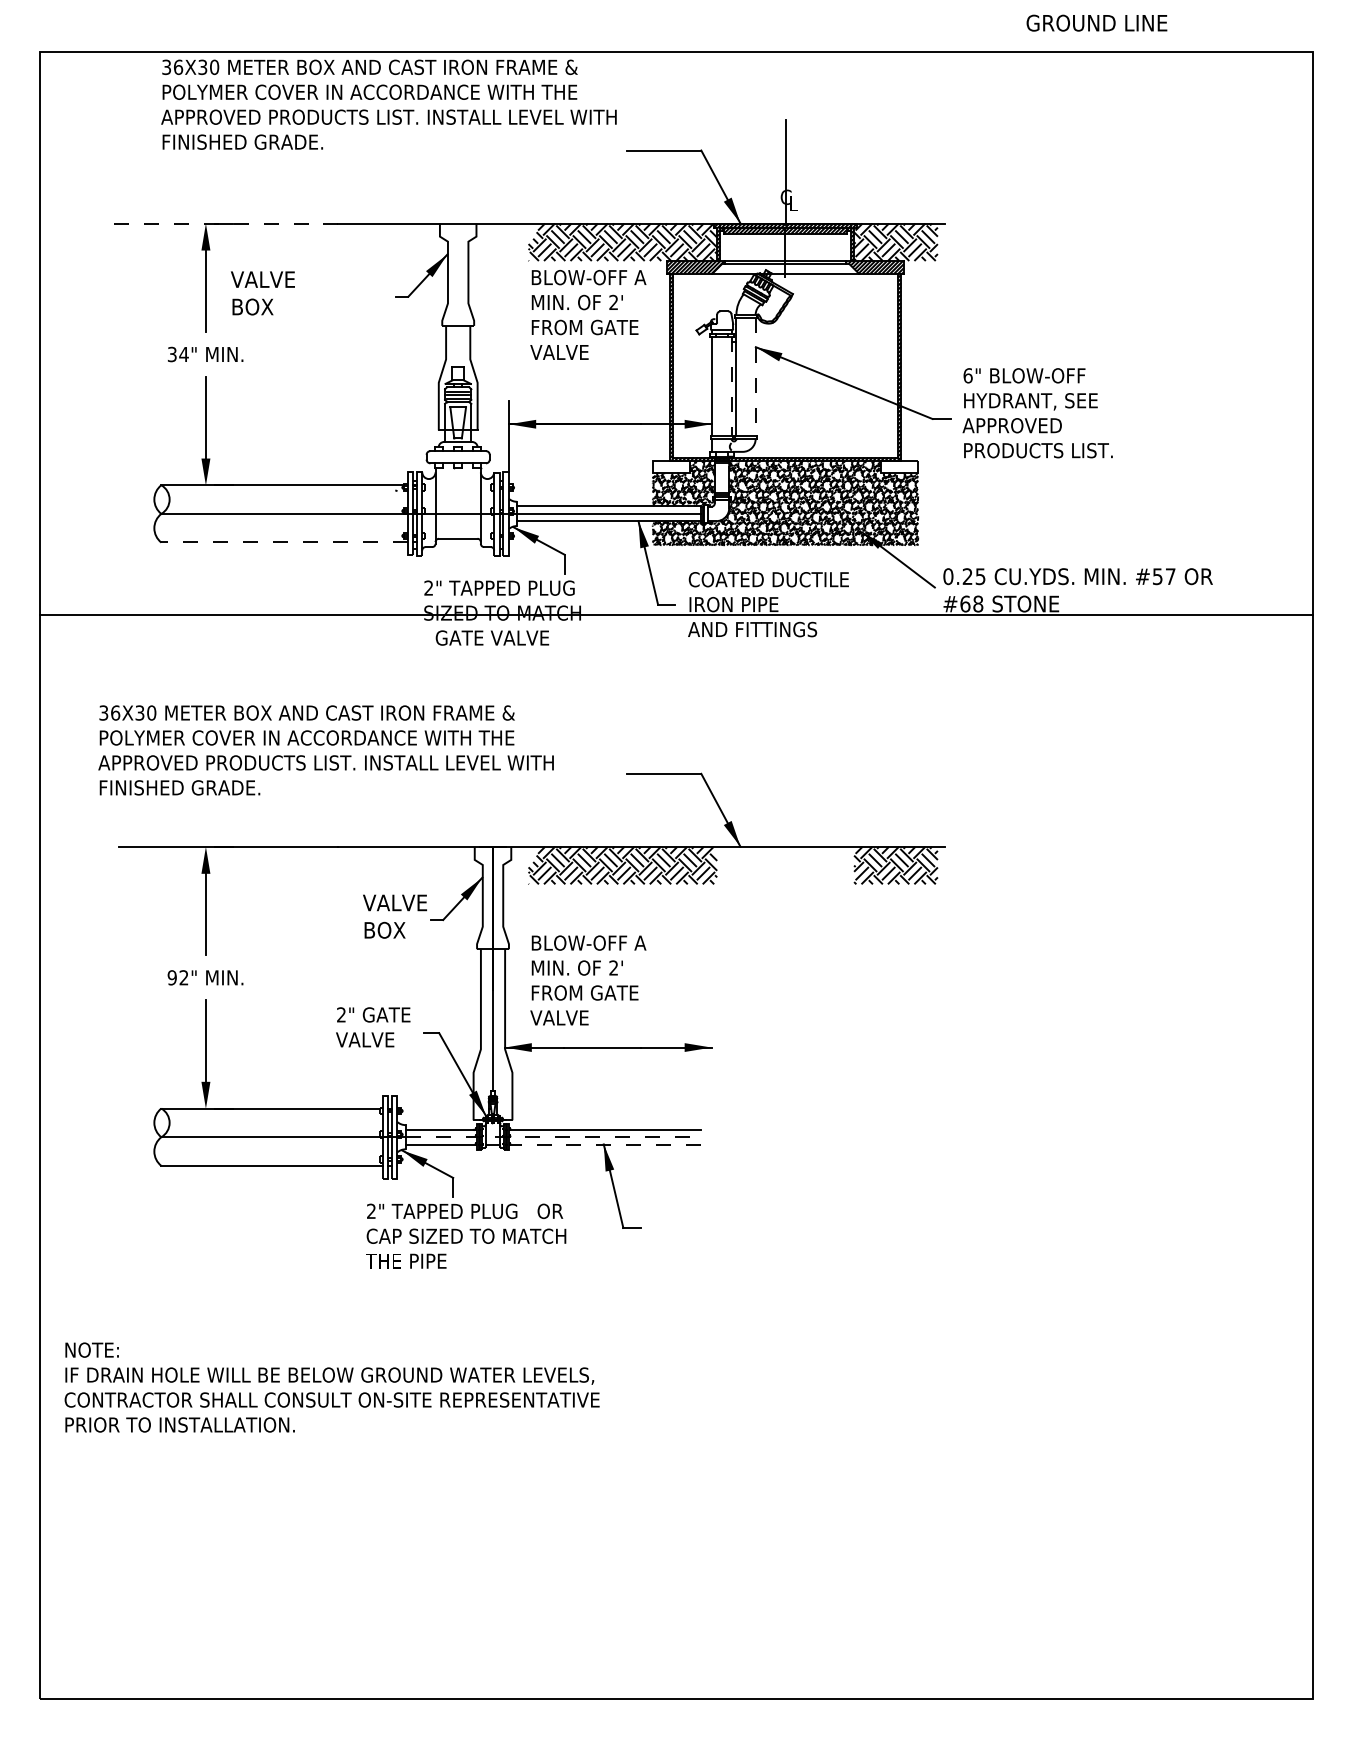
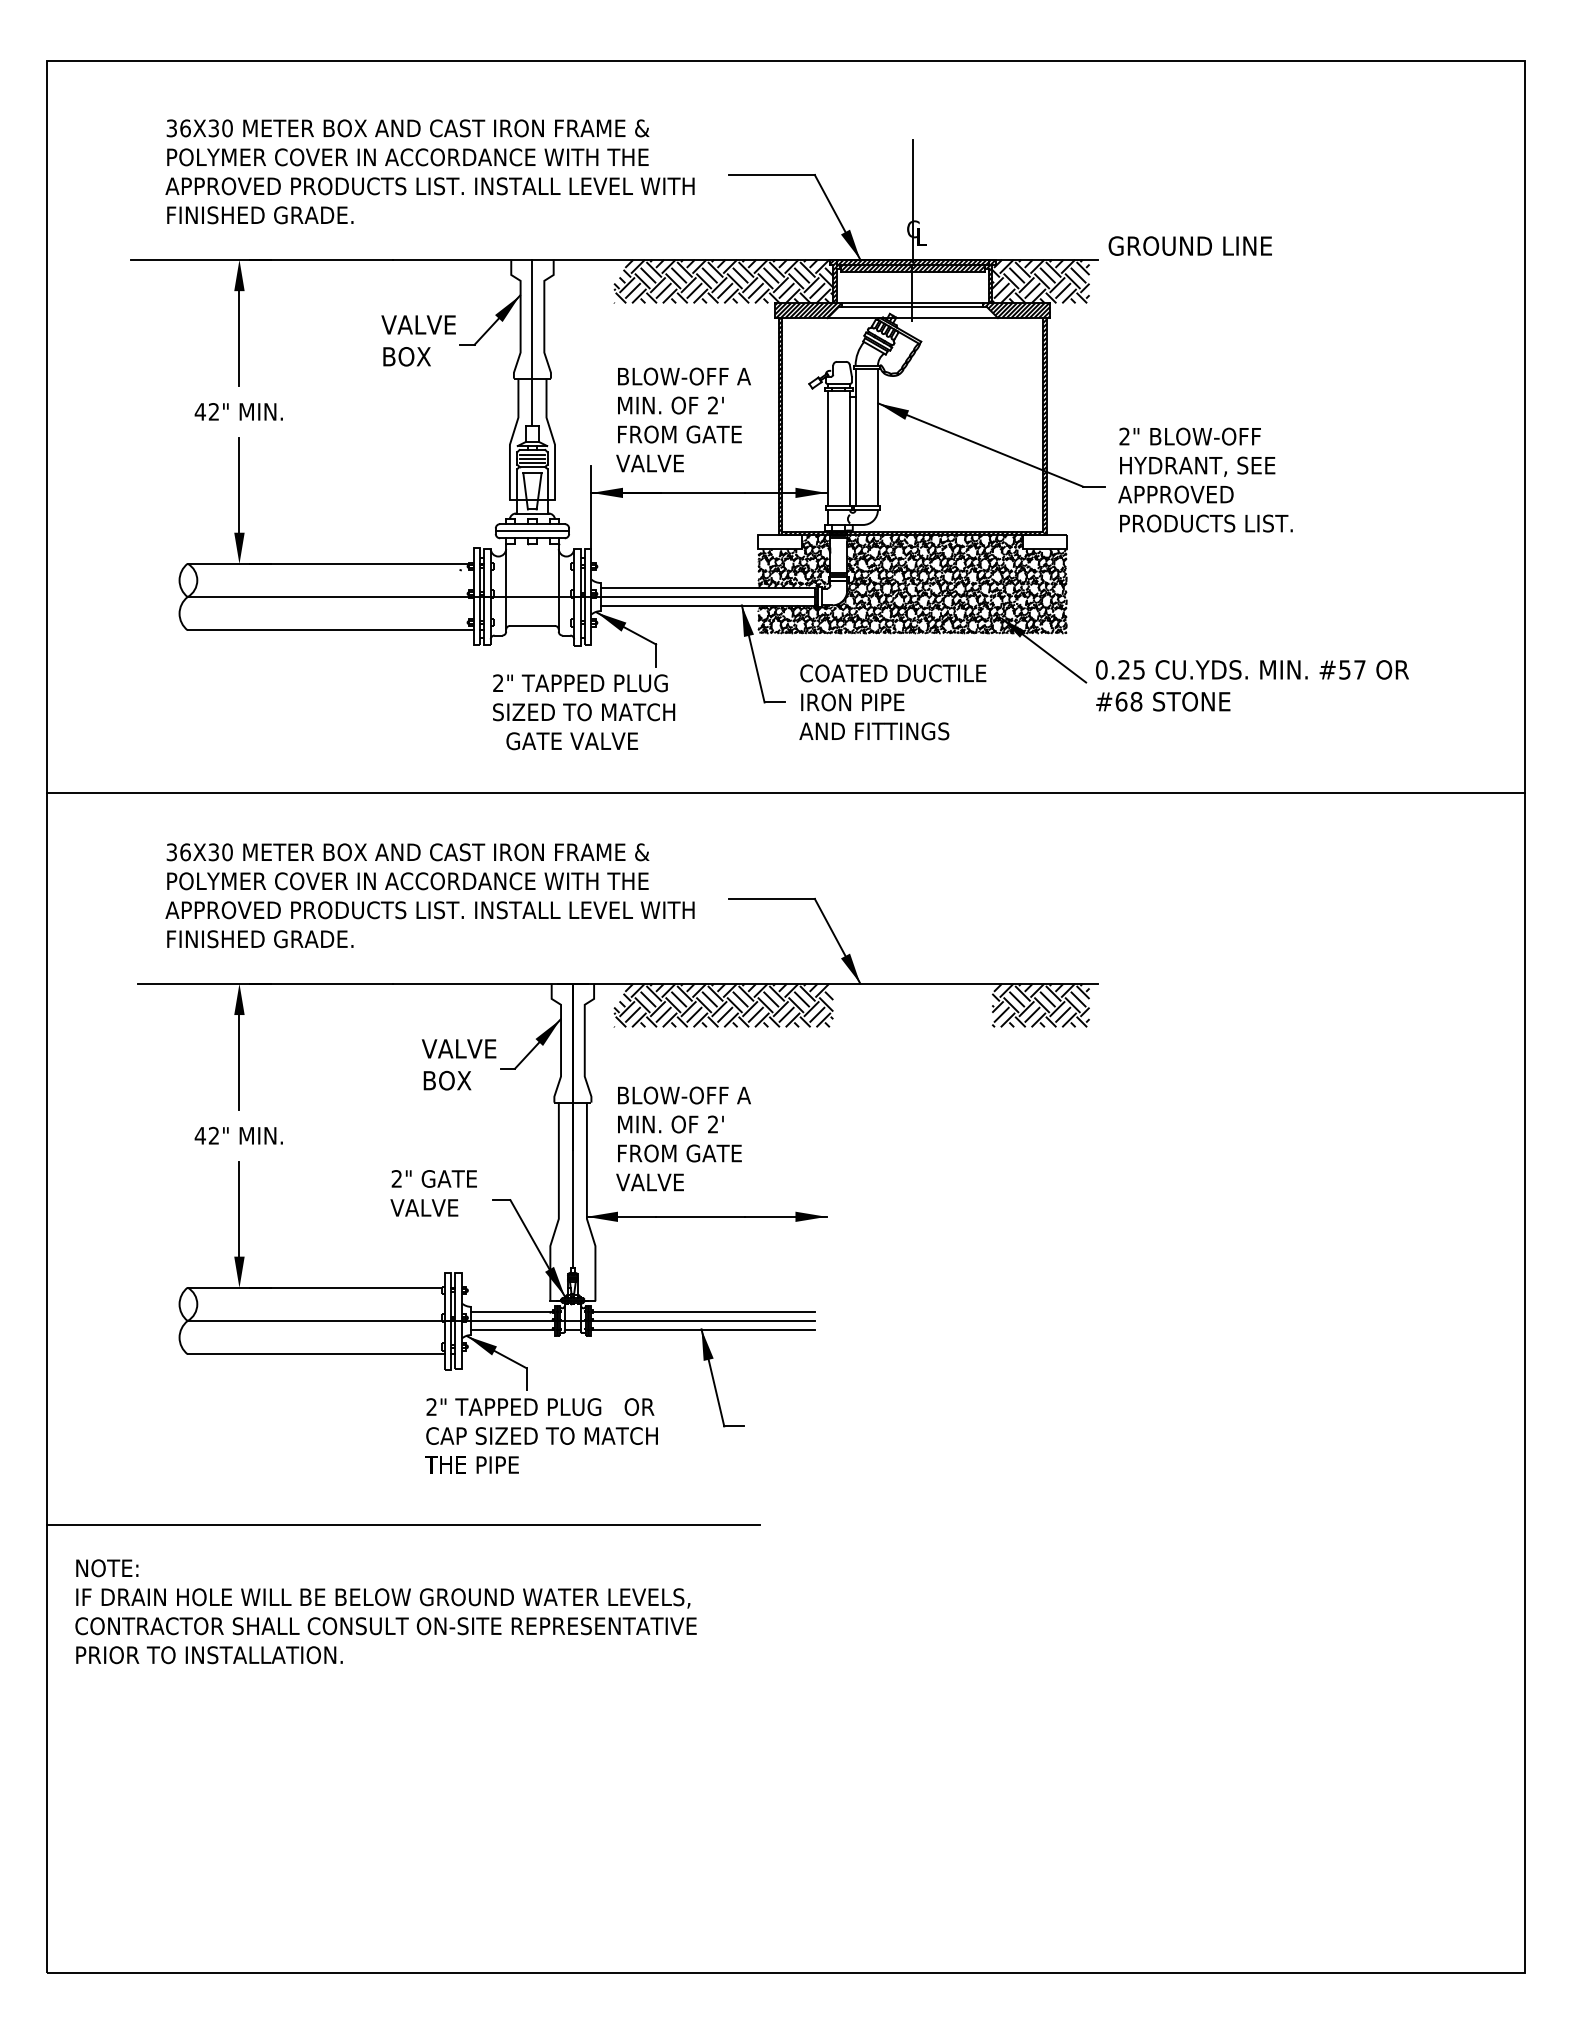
text: (1096, 22) -> (1189, 245), moved
text: (388, 104) -> (429, 171), moved
line: (224, 223) -> (261, 259), dashed -> solid
text: (262, 293) -> (418, 340), moved
line: (458, 294) -> (532, 342), added
text: (588, 314) -> (683, 419), moved
text: (177, 354) -> (206, 411), 34" -> 42"
text: (967, 375) -> (1124, 436), 6" -> 2"
line: (755, 377) -> (877, 438), dashed -> solid
line: (732, 386) -> (850, 449), dashed -> solid
line: (458, 457) -> (532, 531), added
line: (284, 542) -> (330, 630), dashed -> solid
line: (676, 614) -> (785, 792), moved
text: (325, 750) -> (429, 895), moved
text: (171, 977) -> (199, 1135), 92" -> 42"
line: (553, 1136) -> (643, 1320), dashed -> solid
line: (605, 1144) -> (703, 1329), dashed -> solid
line: (347, 1312) -> (403, 1524), added

